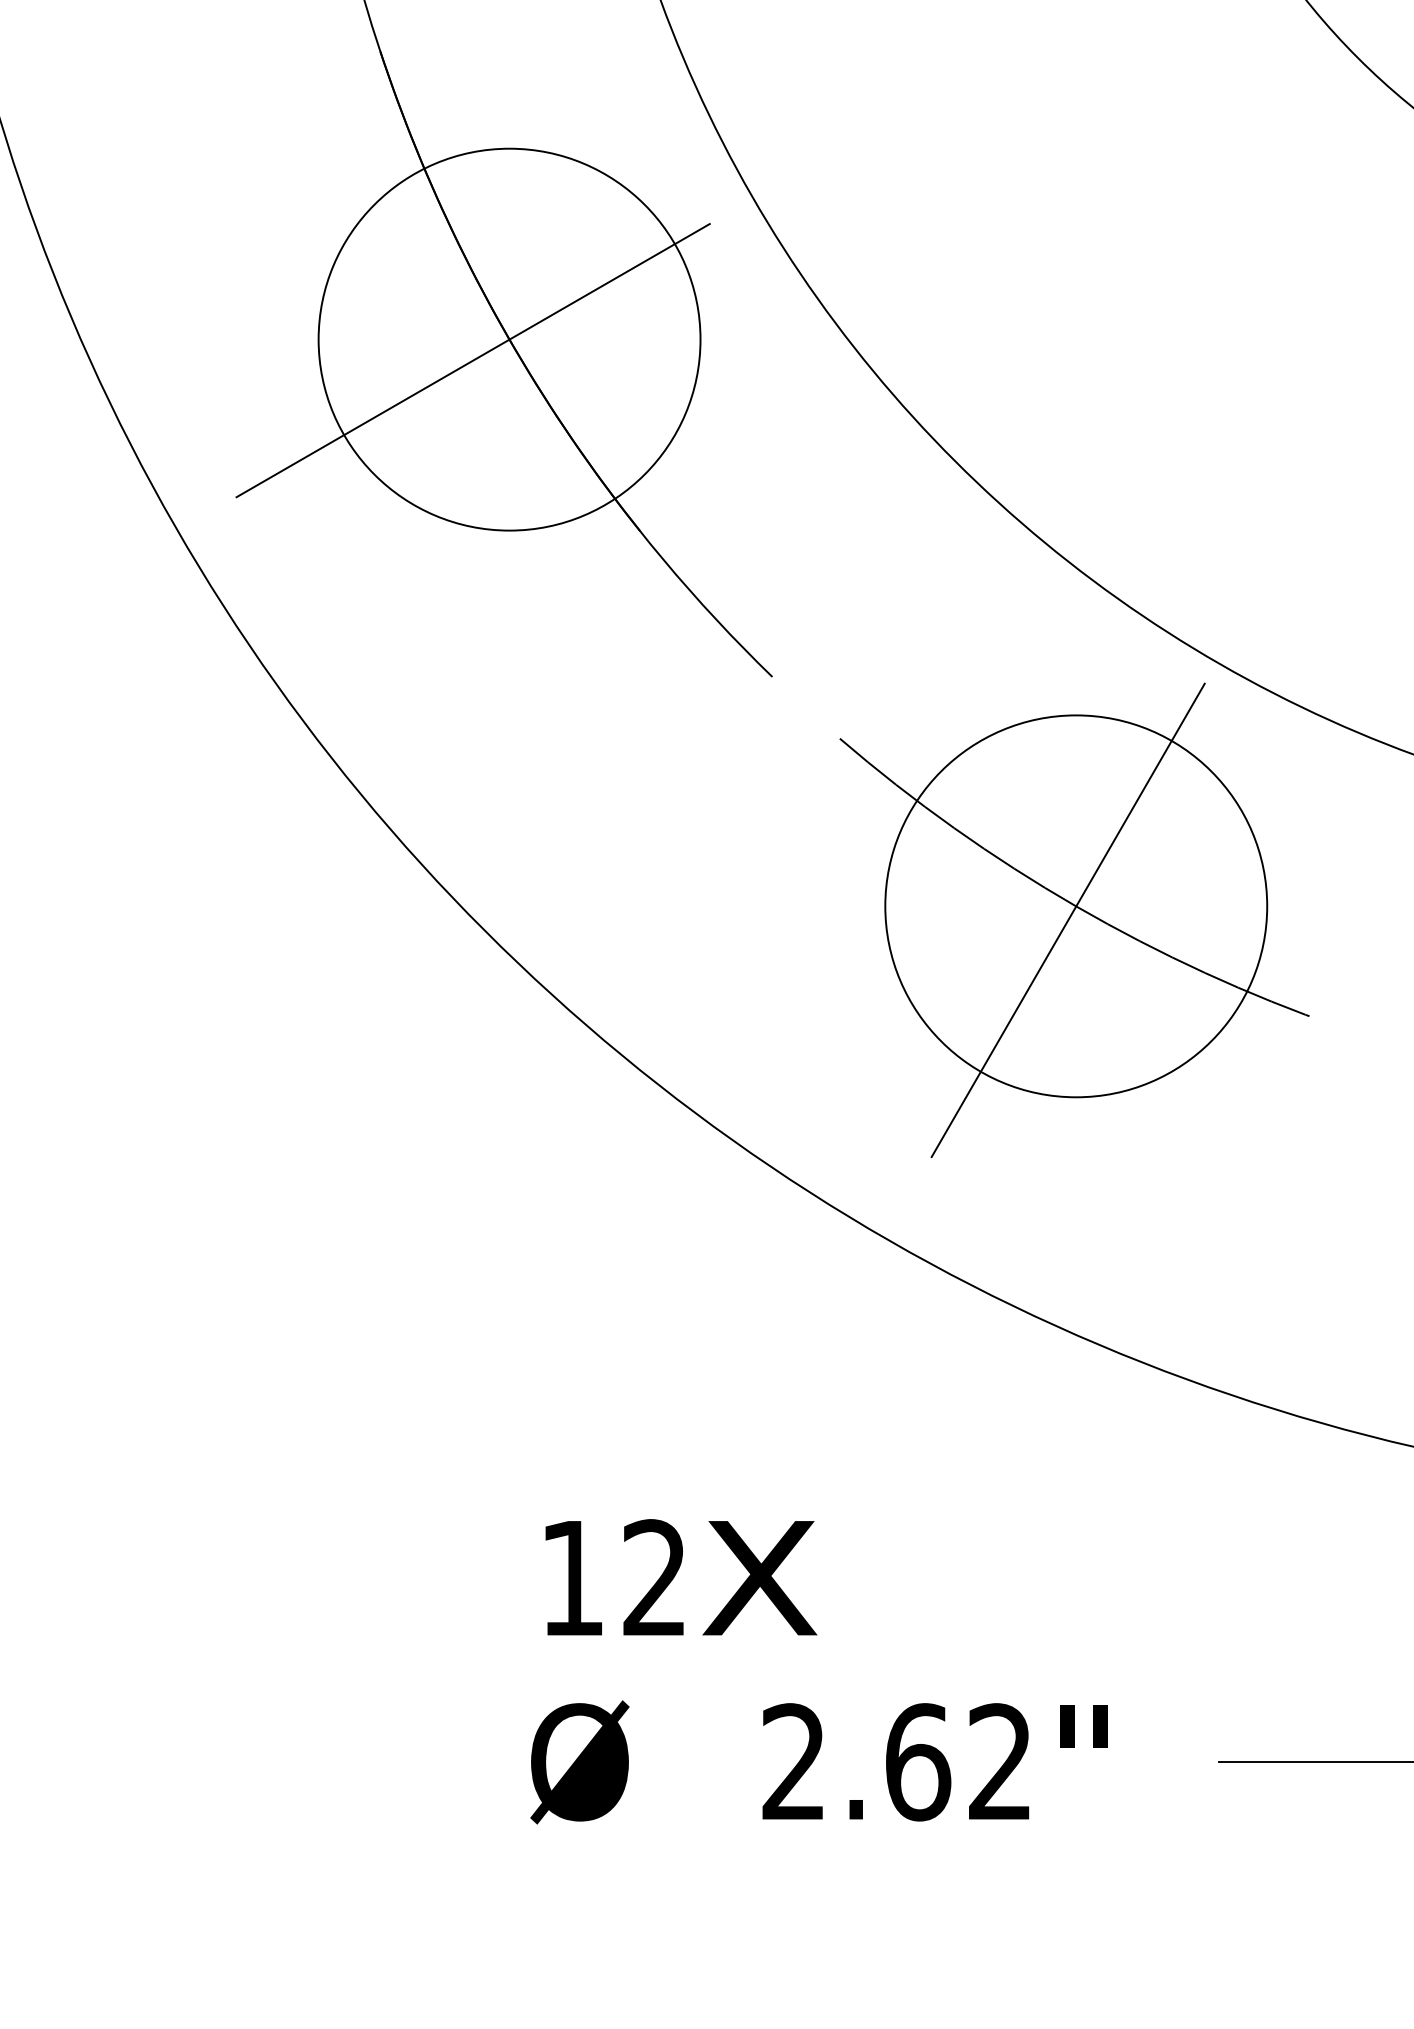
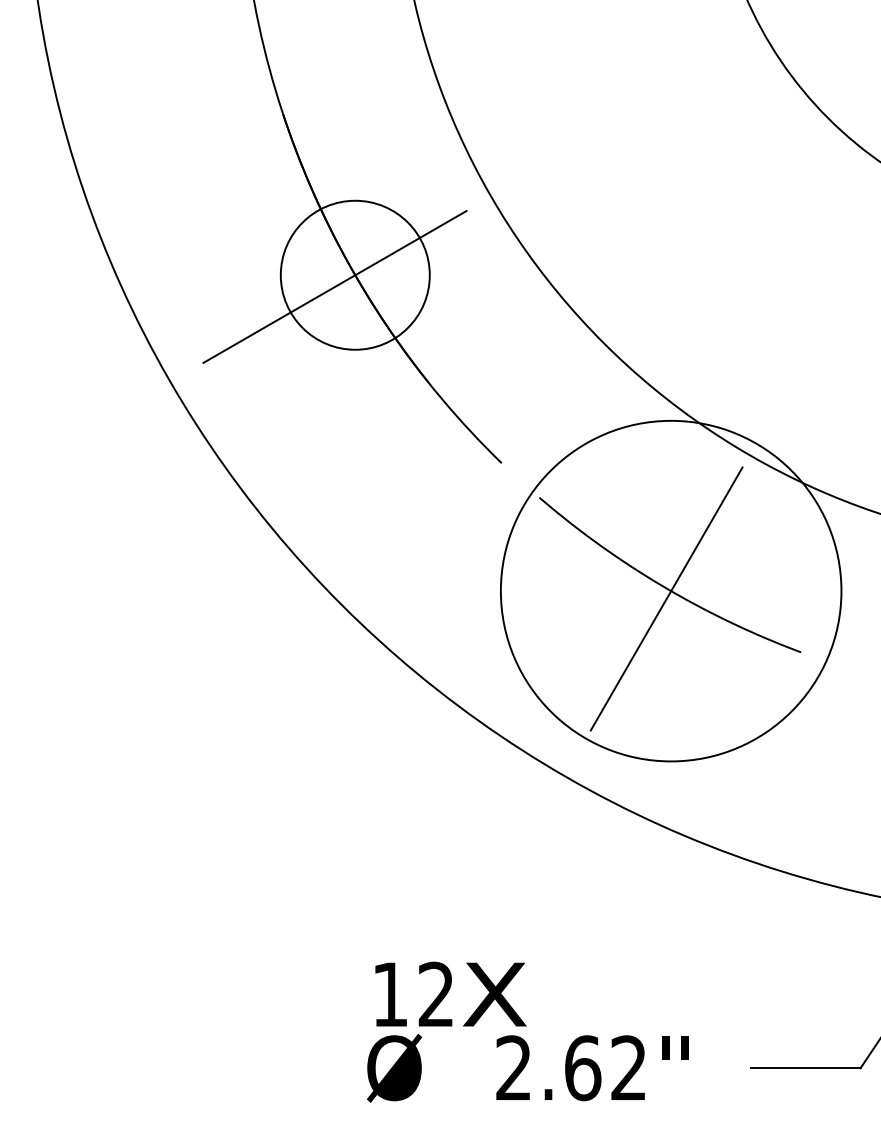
circle: (508, 338) -> (354, 274), size x0.7
circle: (1075, 905) -> (670, 590), size x1.6
text: (680, 1576) -> (450, 993), moved

